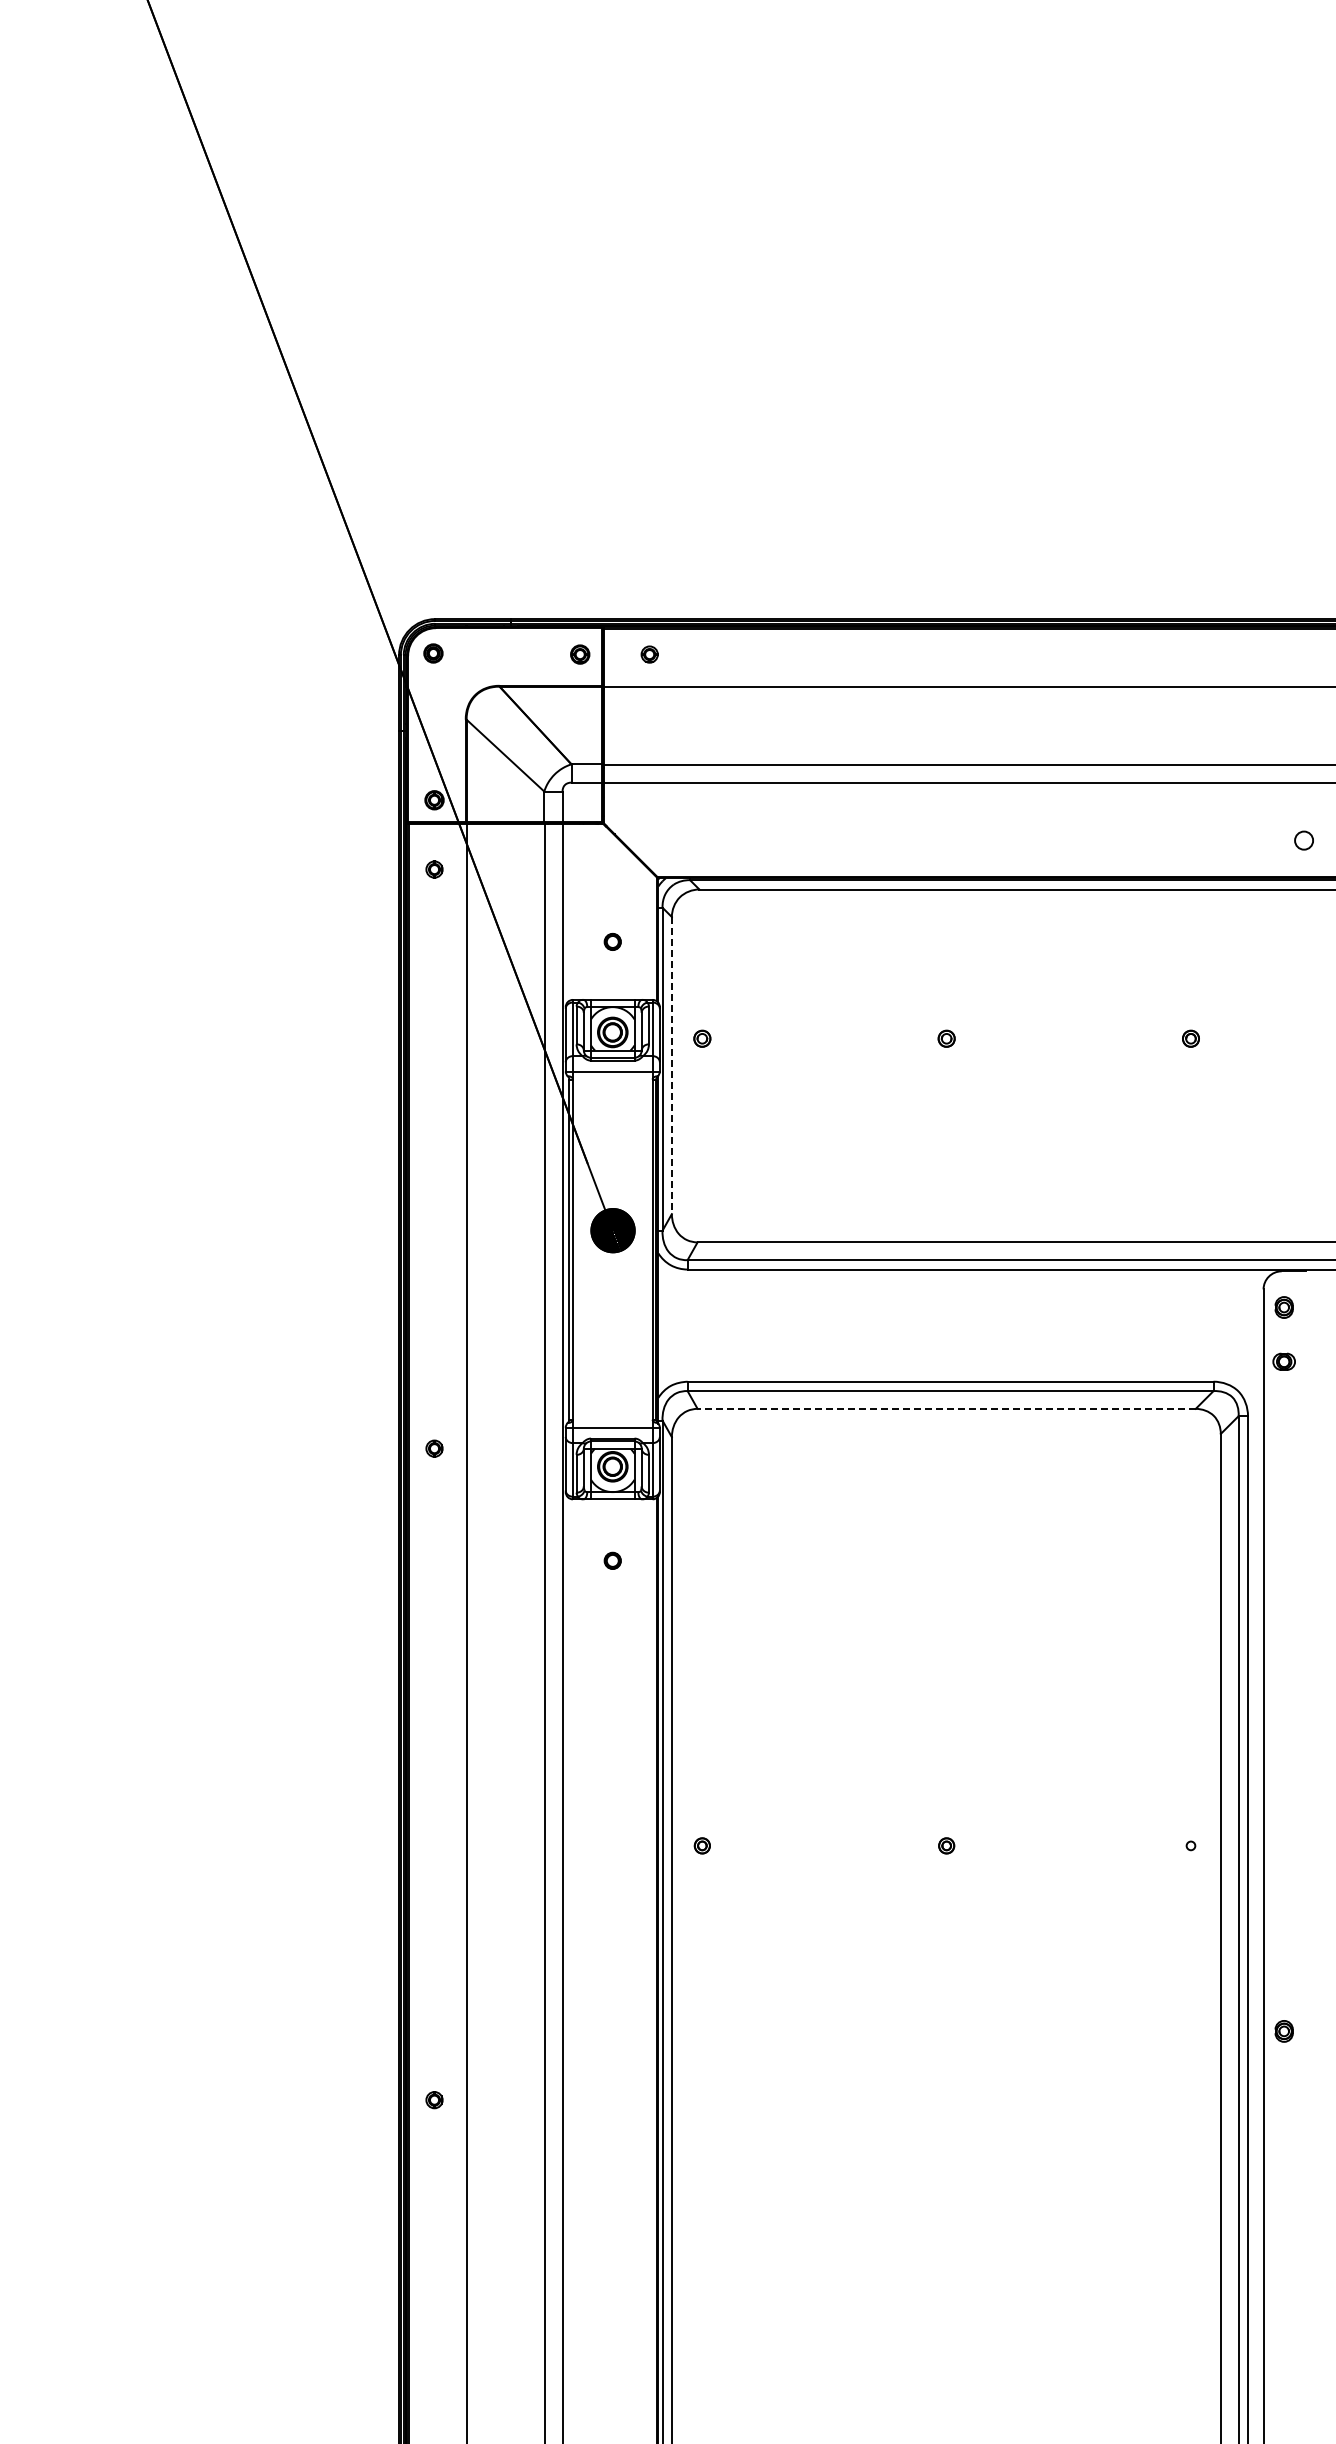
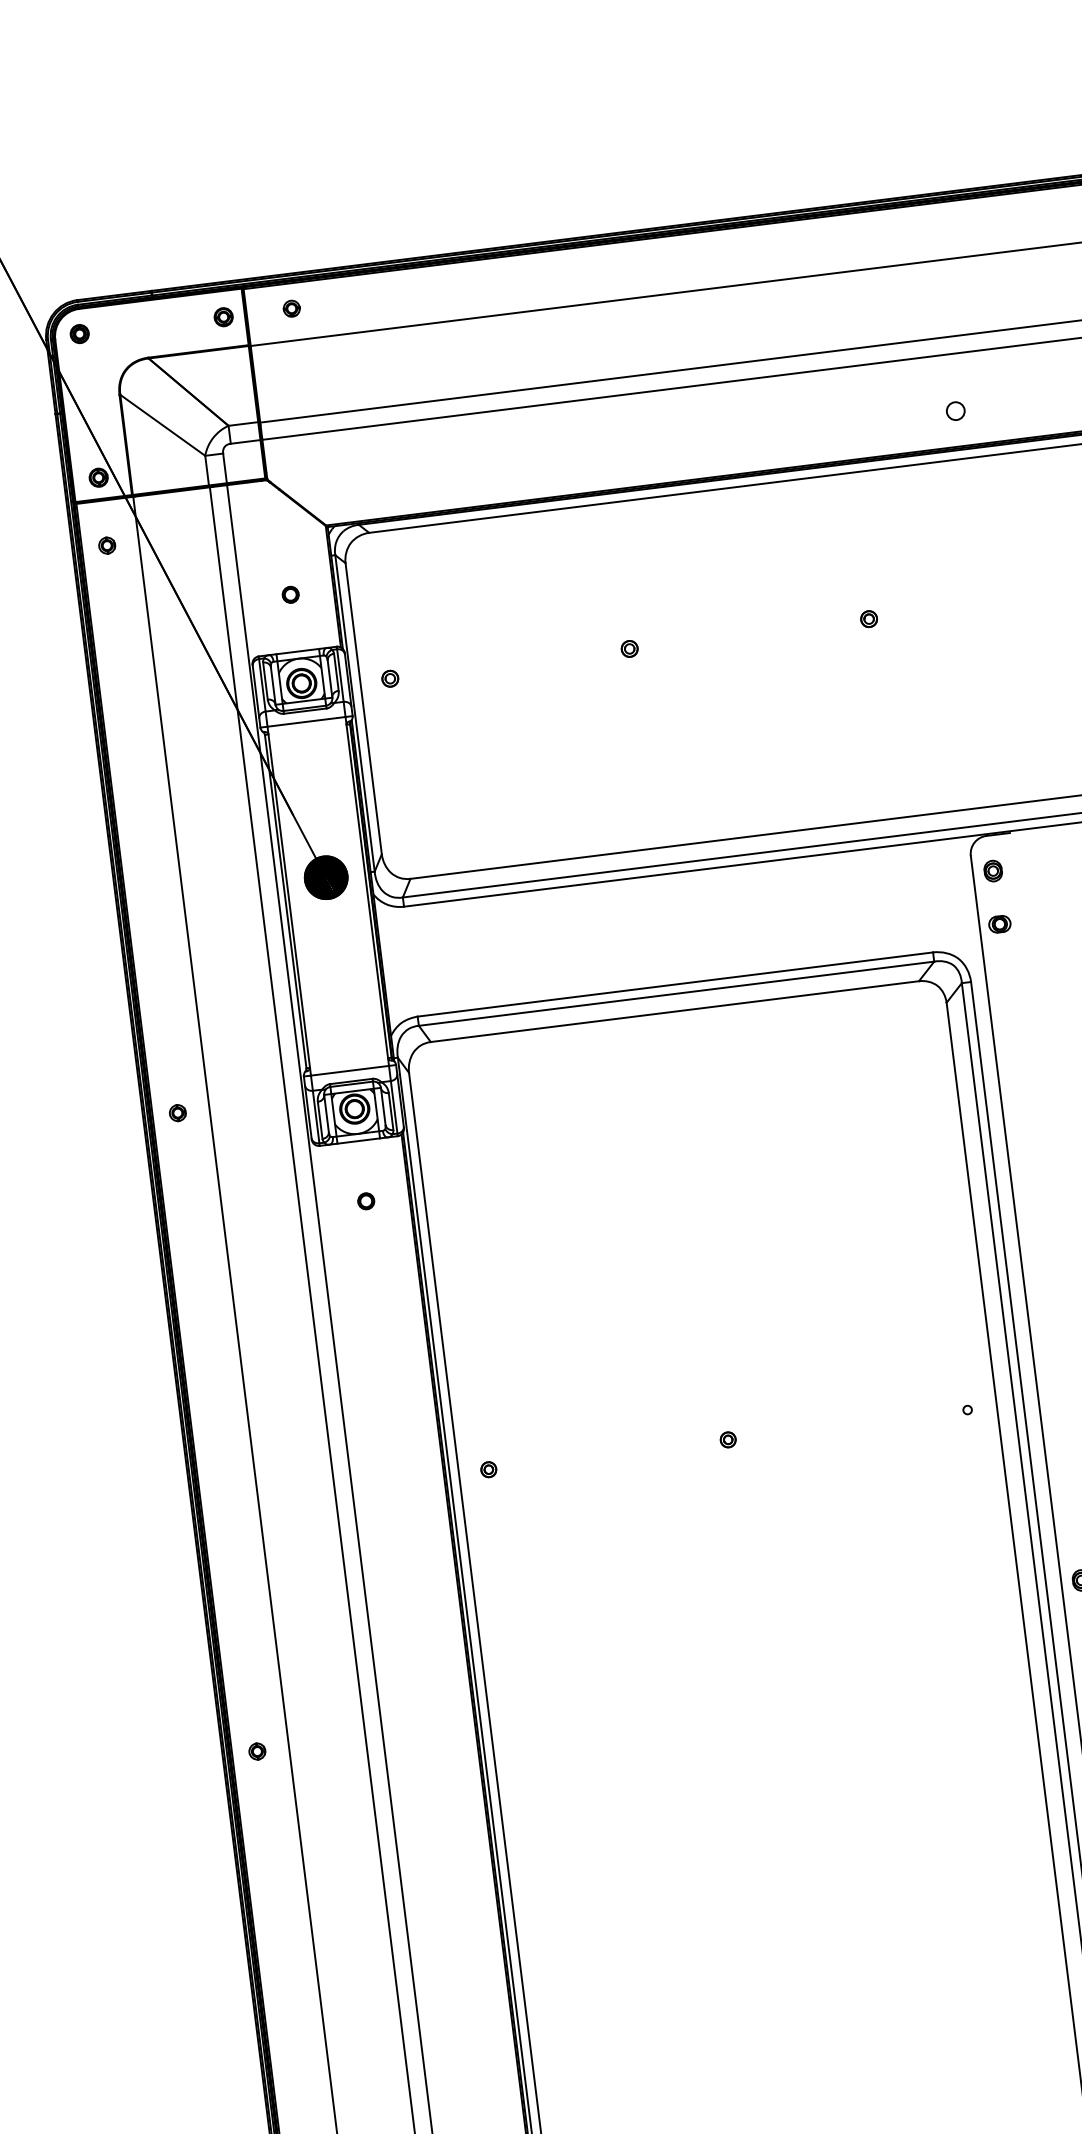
line: (671, 1065) -> (363, 708), dashed -> solid
line: (946, 1408) -> (674, 1011), dashed -> solid

